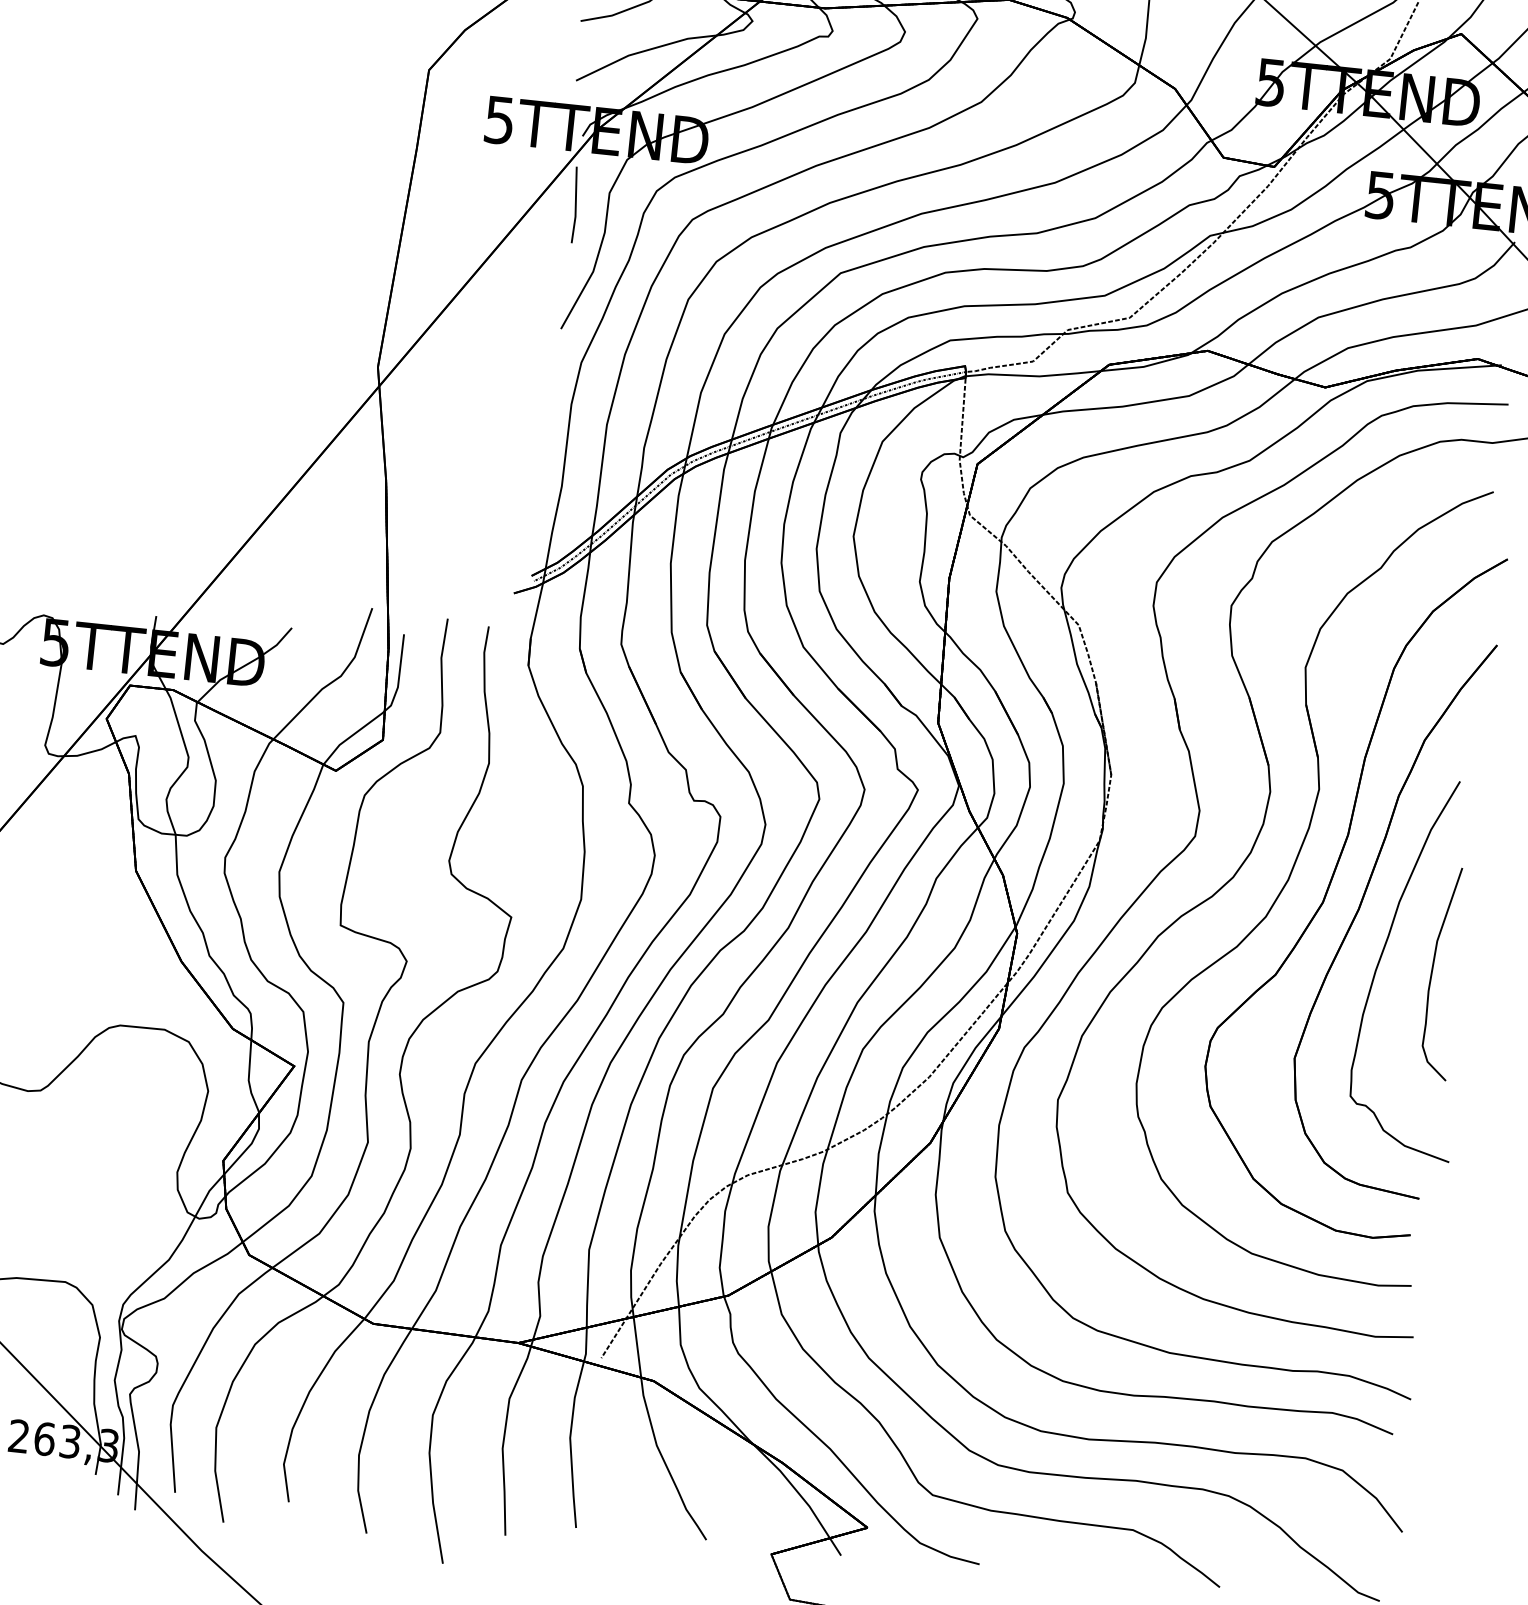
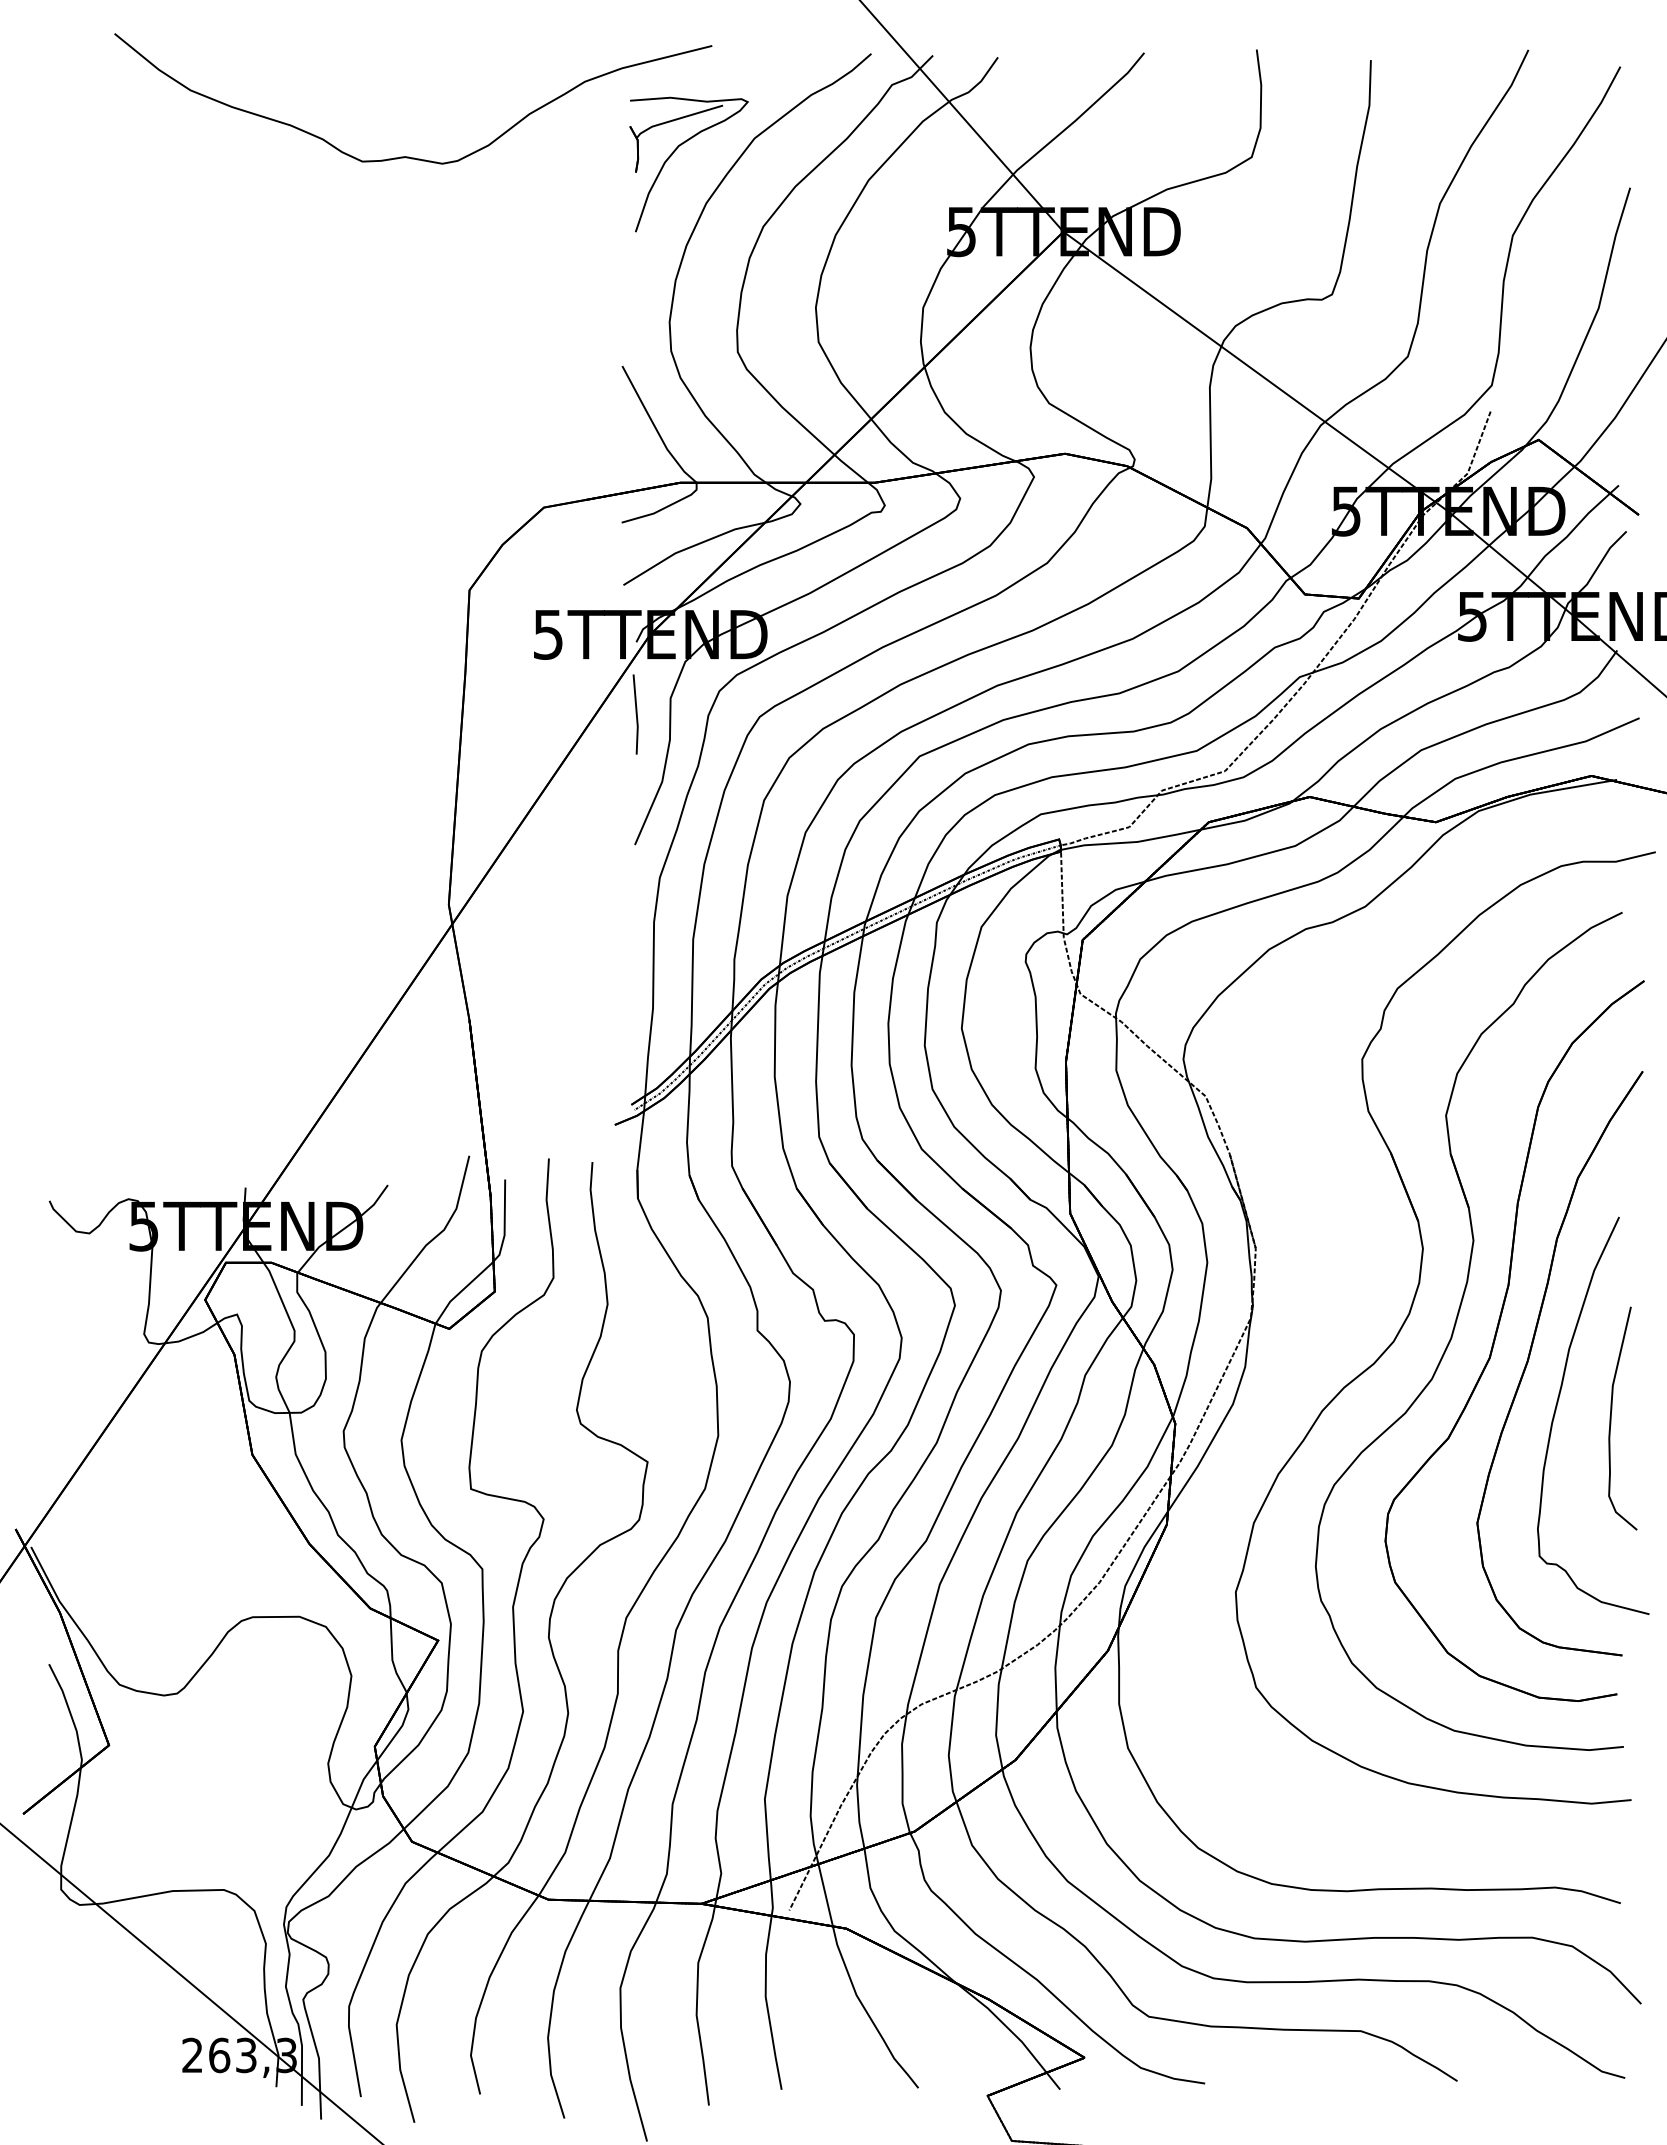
part: (1194, 838) -> (1349, 1305), removed

